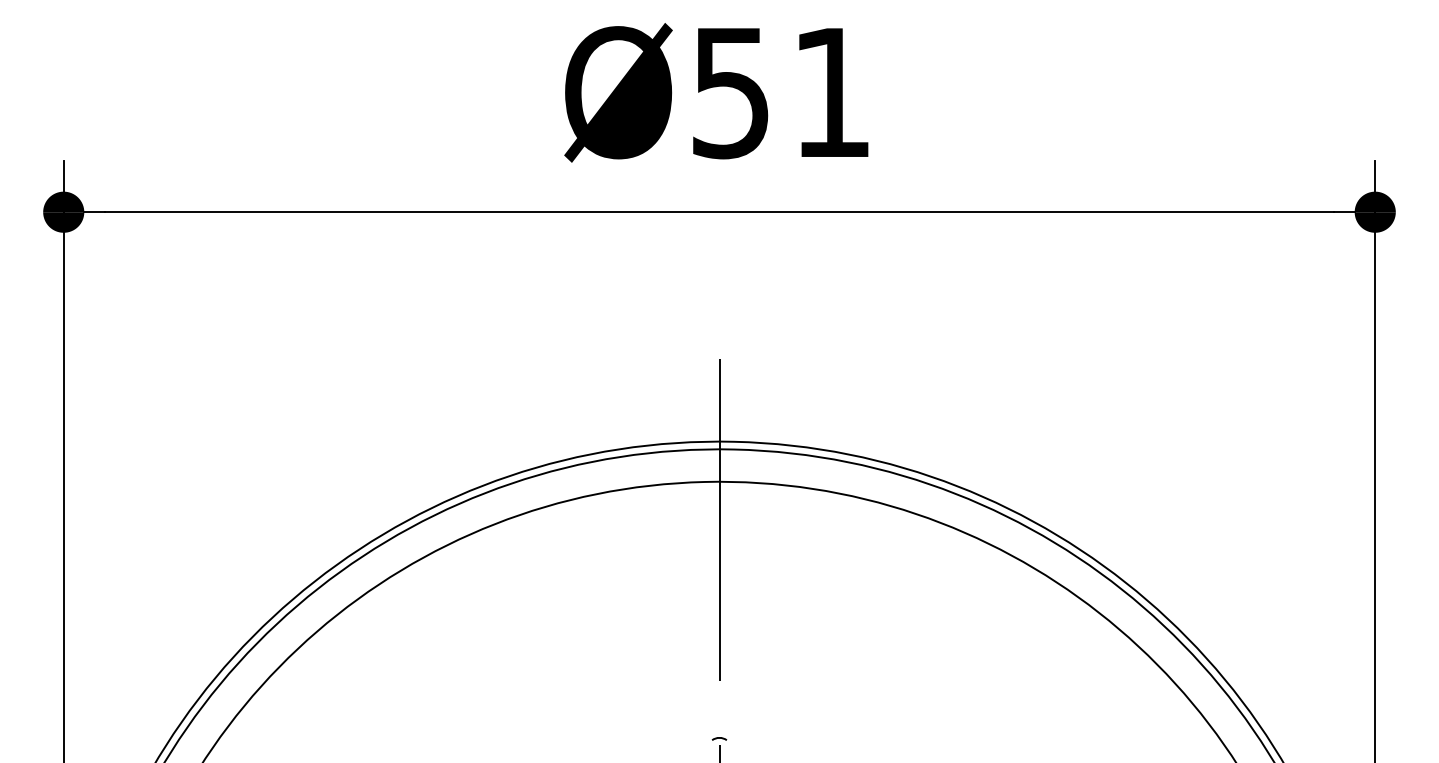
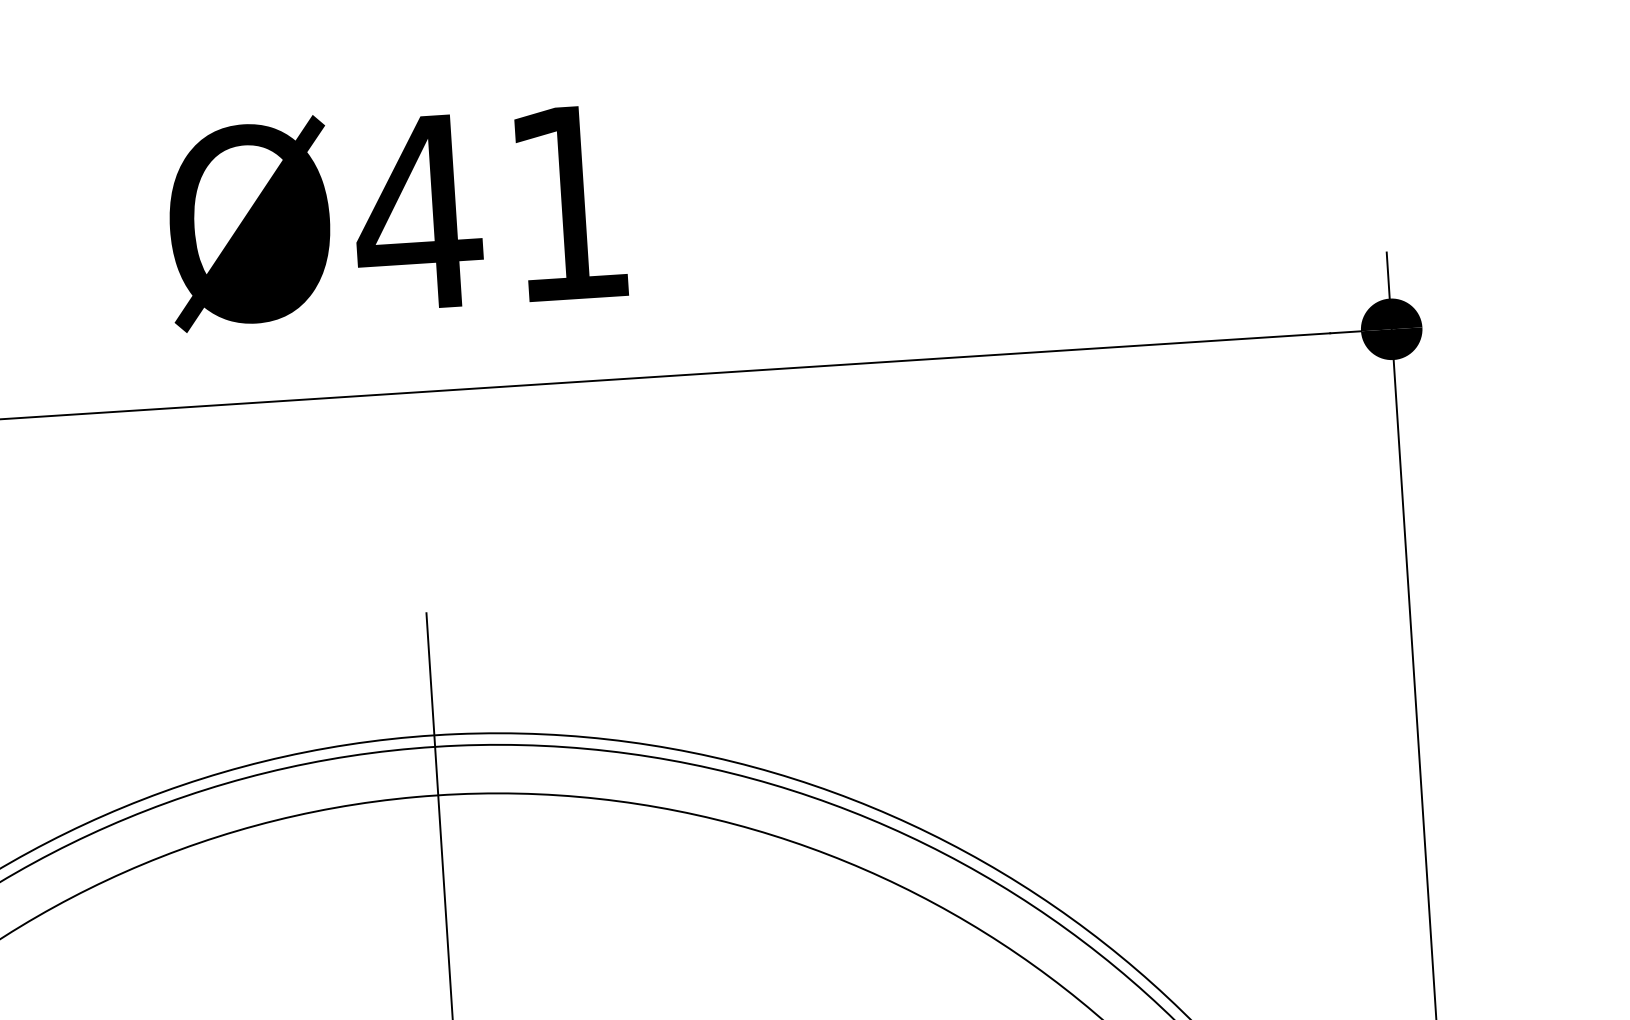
text: (730, 93) -> (417, 214), Ø51 -> Ø41

